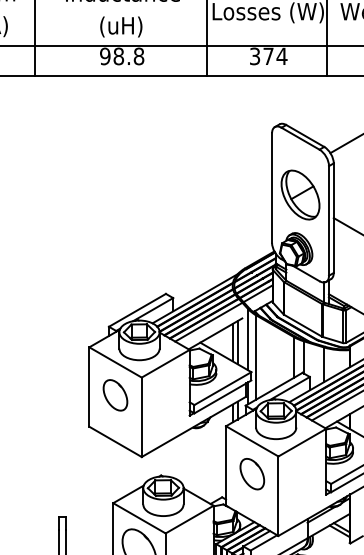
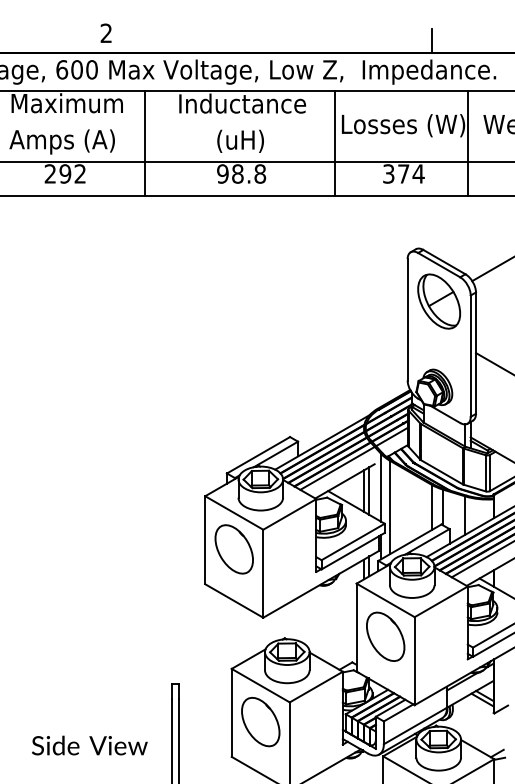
part: (299, 195) -> (438, 301), moved
part: (114, 395) -> (233, 549), size x1.43
part: (252, 473) -> (385, 636), size x1.43

